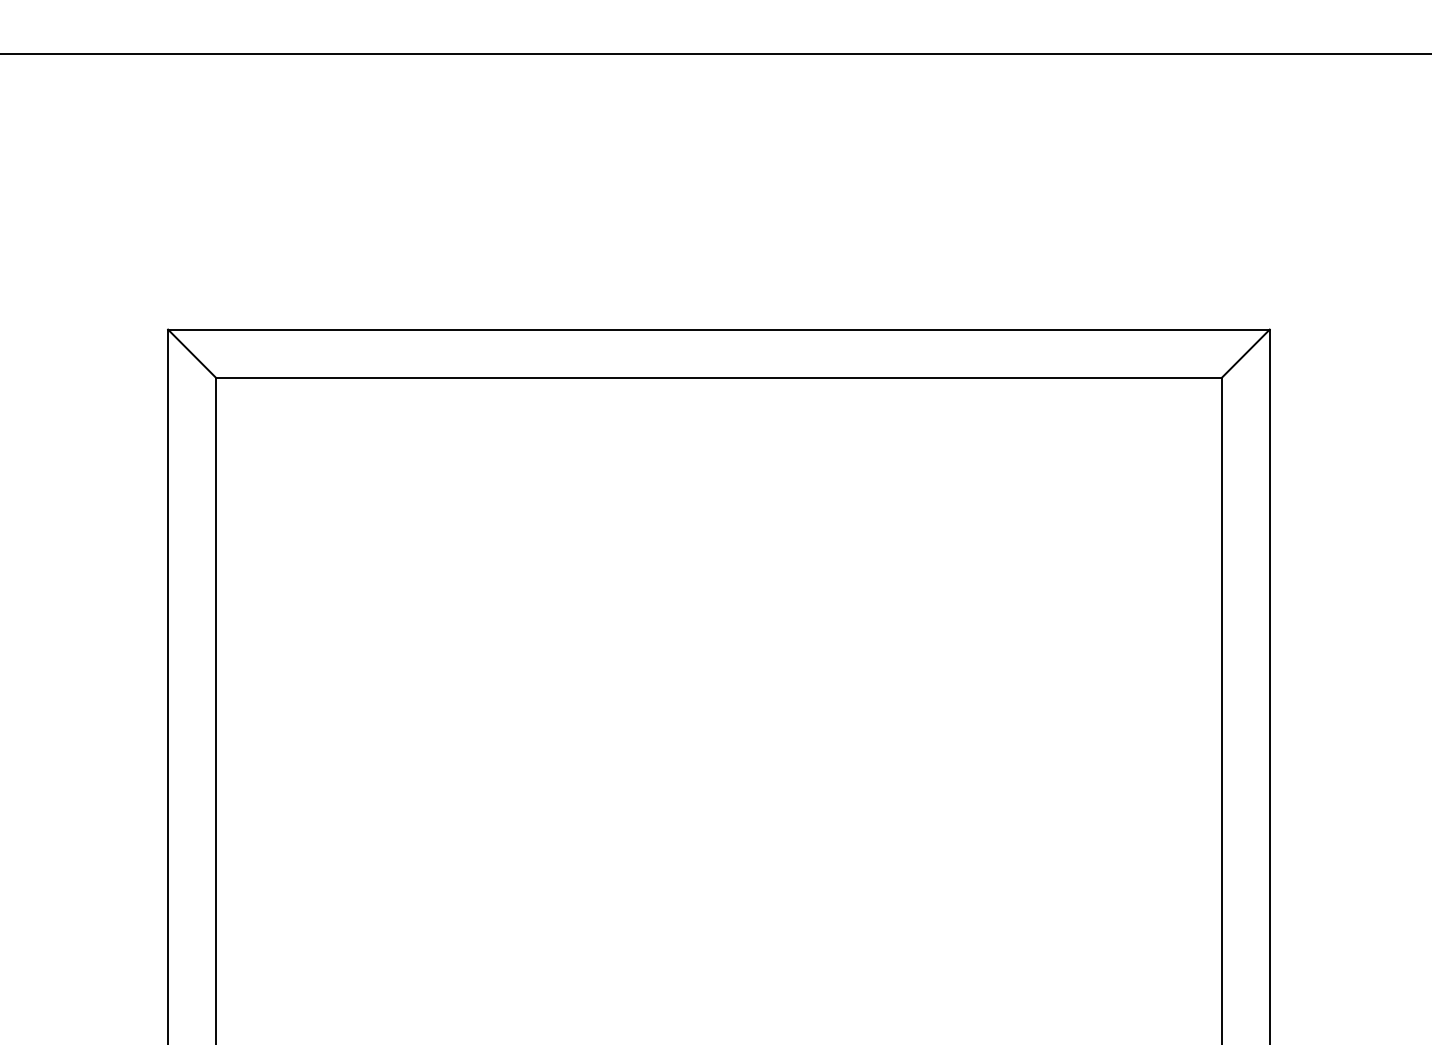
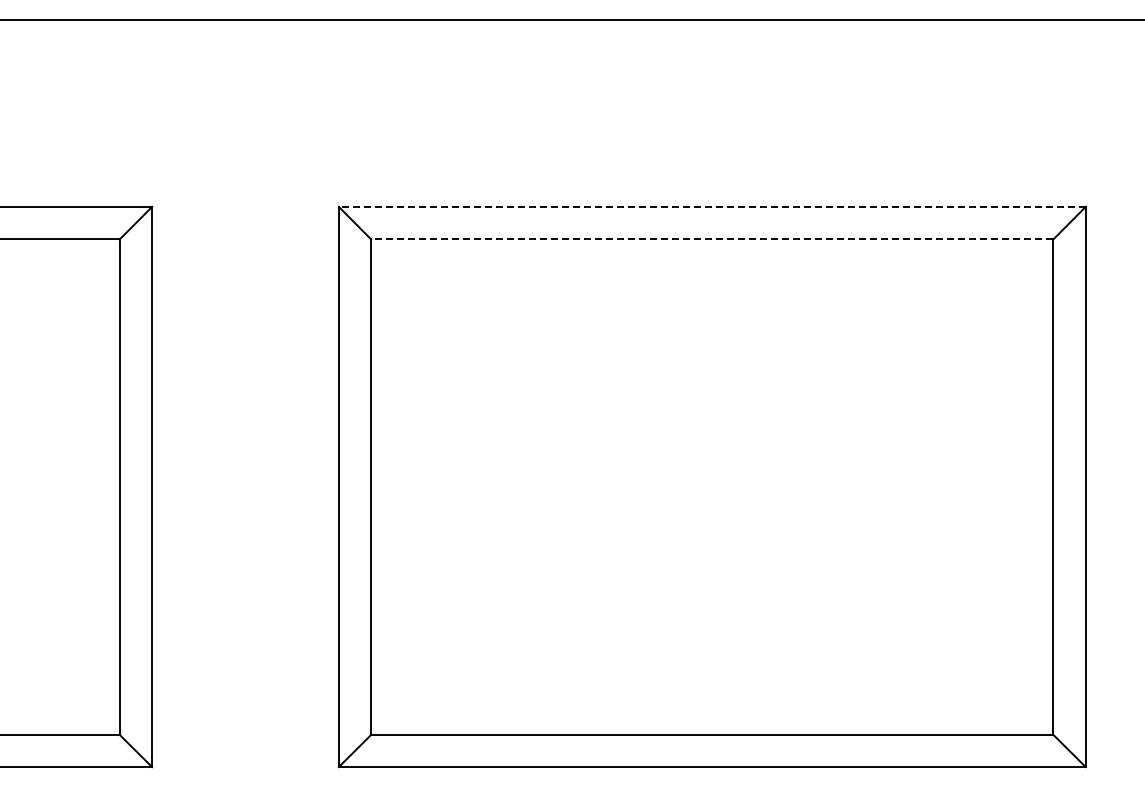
line: (717, 329) -> (711, 206), solid -> dashed
line: (717, 377) -> (711, 239), solid -> dashed

